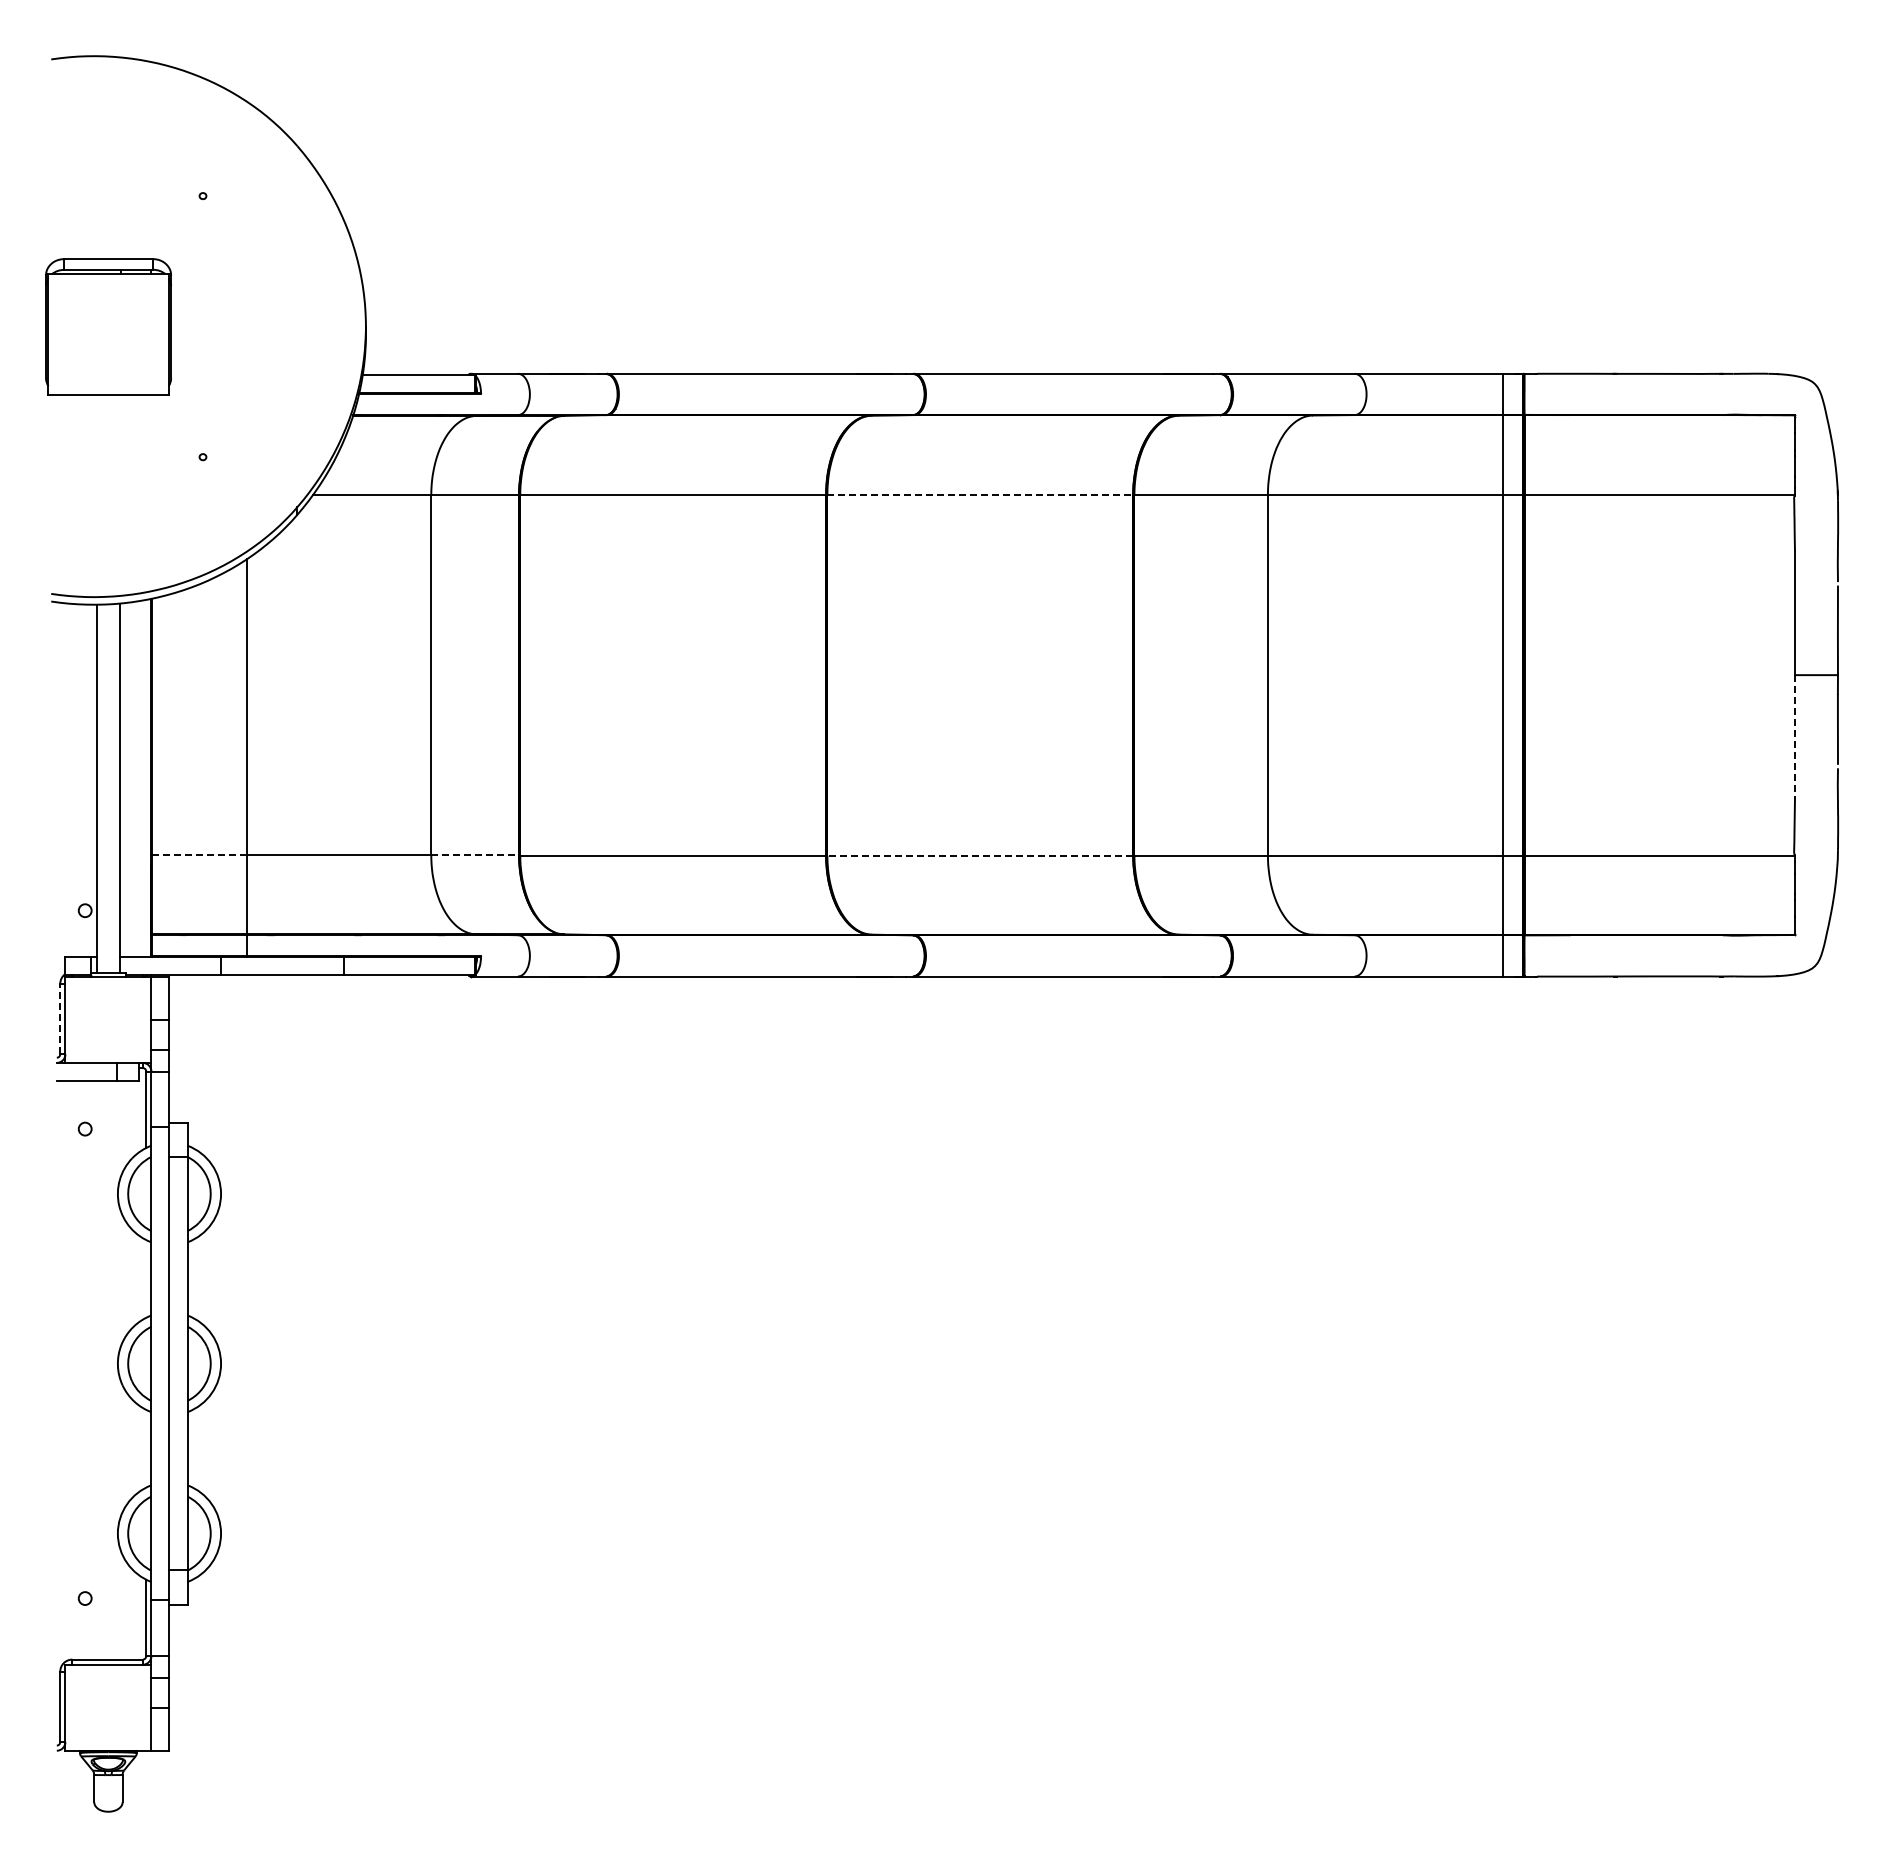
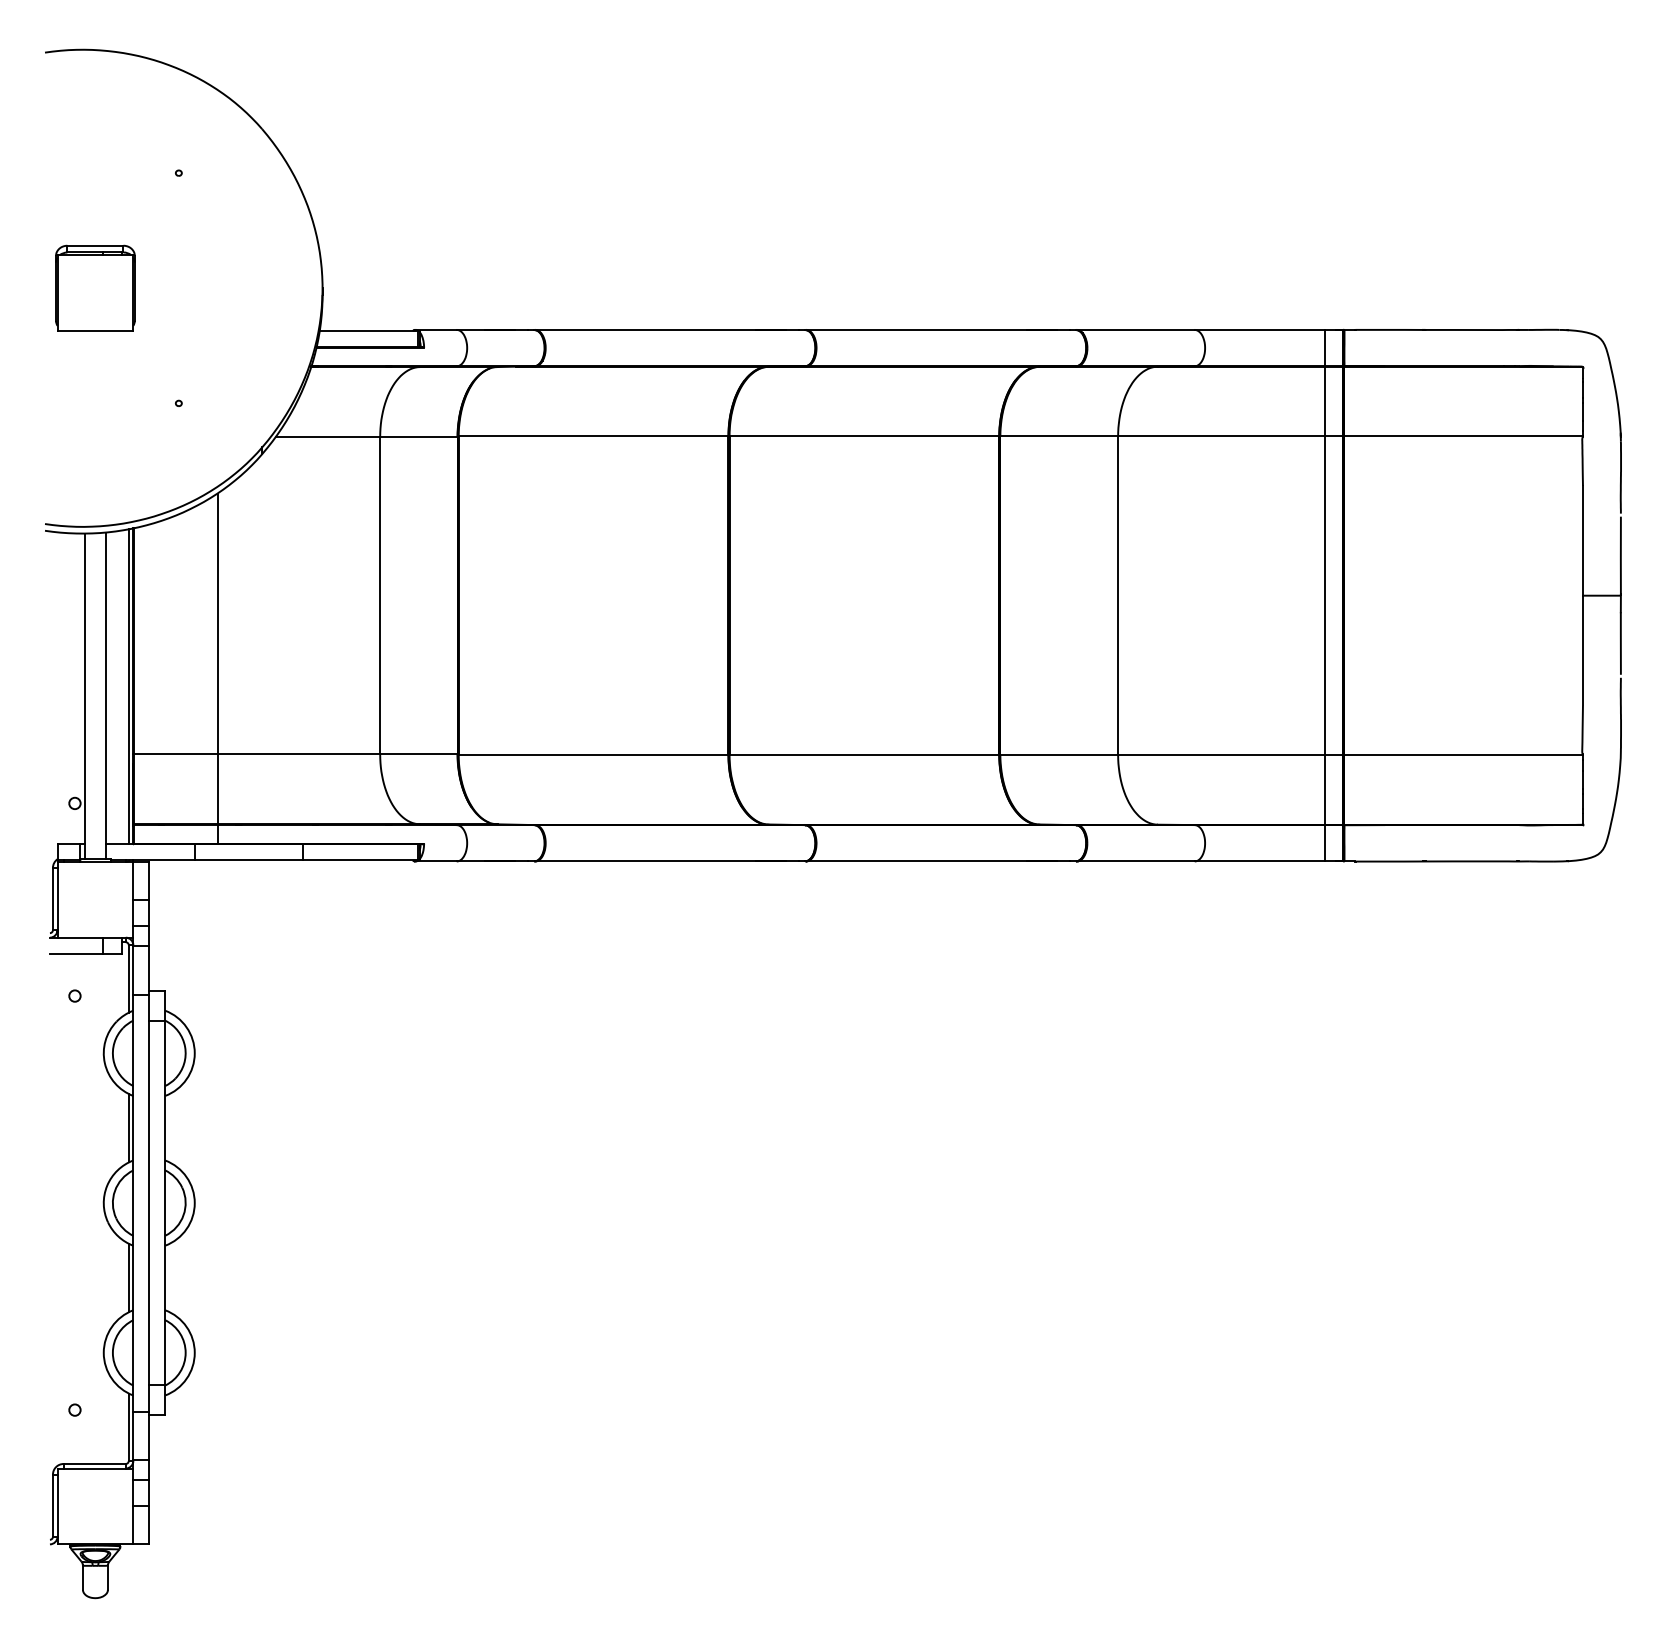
part: (107, 326) -> (94, 288), size x0.71
line: (980, 494) -> (864, 436), dashed -> solid
line: (1794, 737) -> (1582, 650), dashed -> solid
line: (146, 778) -> (129, 686), added
line: (200, 854) -> (176, 753), dashed -> solid
line: (475, 854) -> (419, 753), dashed -> solid
line: (980, 855) -> (864, 754), dashed -> solid
line: (60, 1018) -> (53, 898), dashed -> solid
line: (146, 1278) -> (129, 1127), added
line: (146, 1448) -> (129, 1277), added

